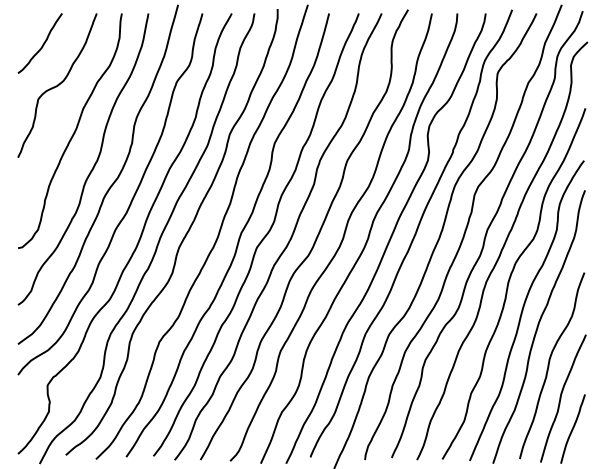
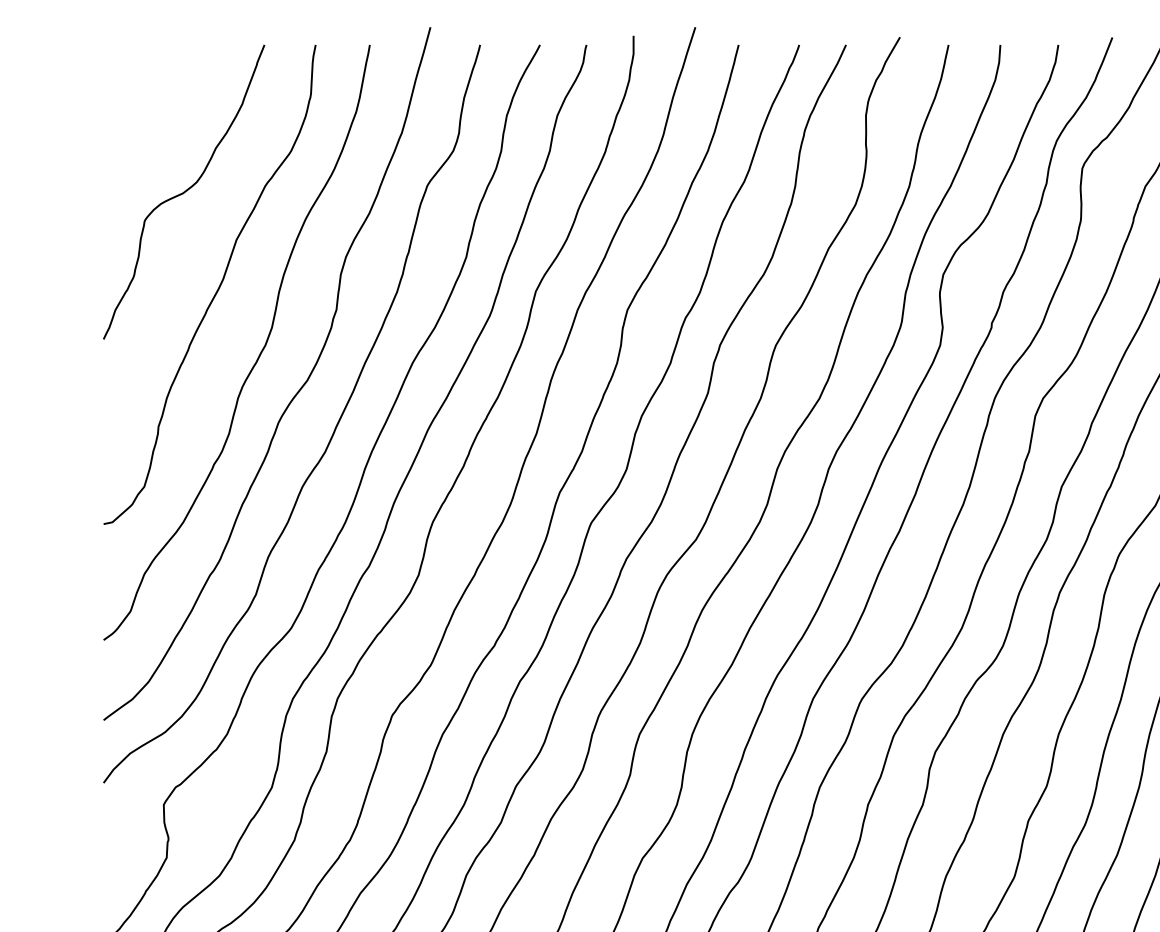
curve: (42, 44) -> (153, 108), removed

